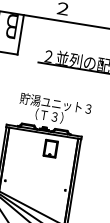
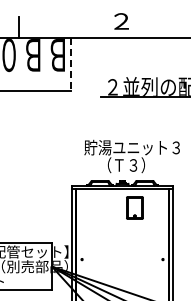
line: (20, 34) -> (71, 64), solid -> dashed

